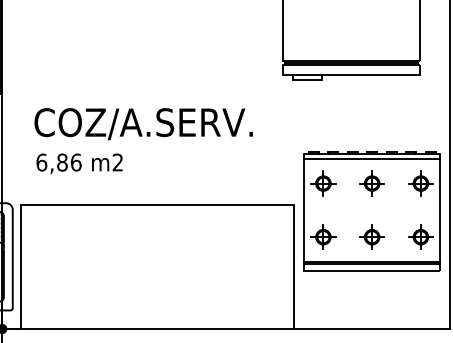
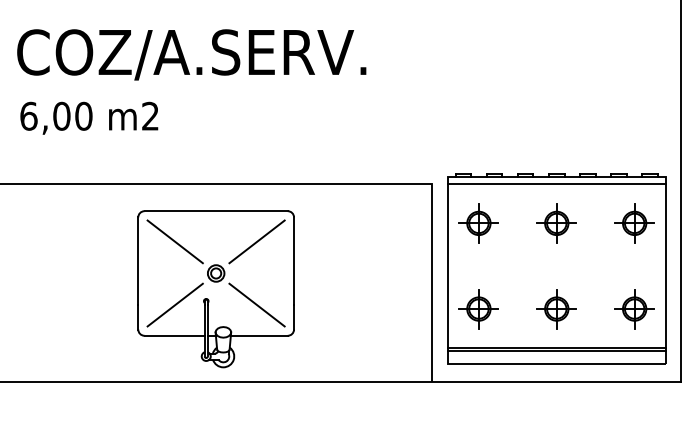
text: (69, 162) -> (73, 116), 6,86 -> 6,00
part: (371, 211) -> (555, 267), moved
part: (158, 270) -> (215, 288), added

